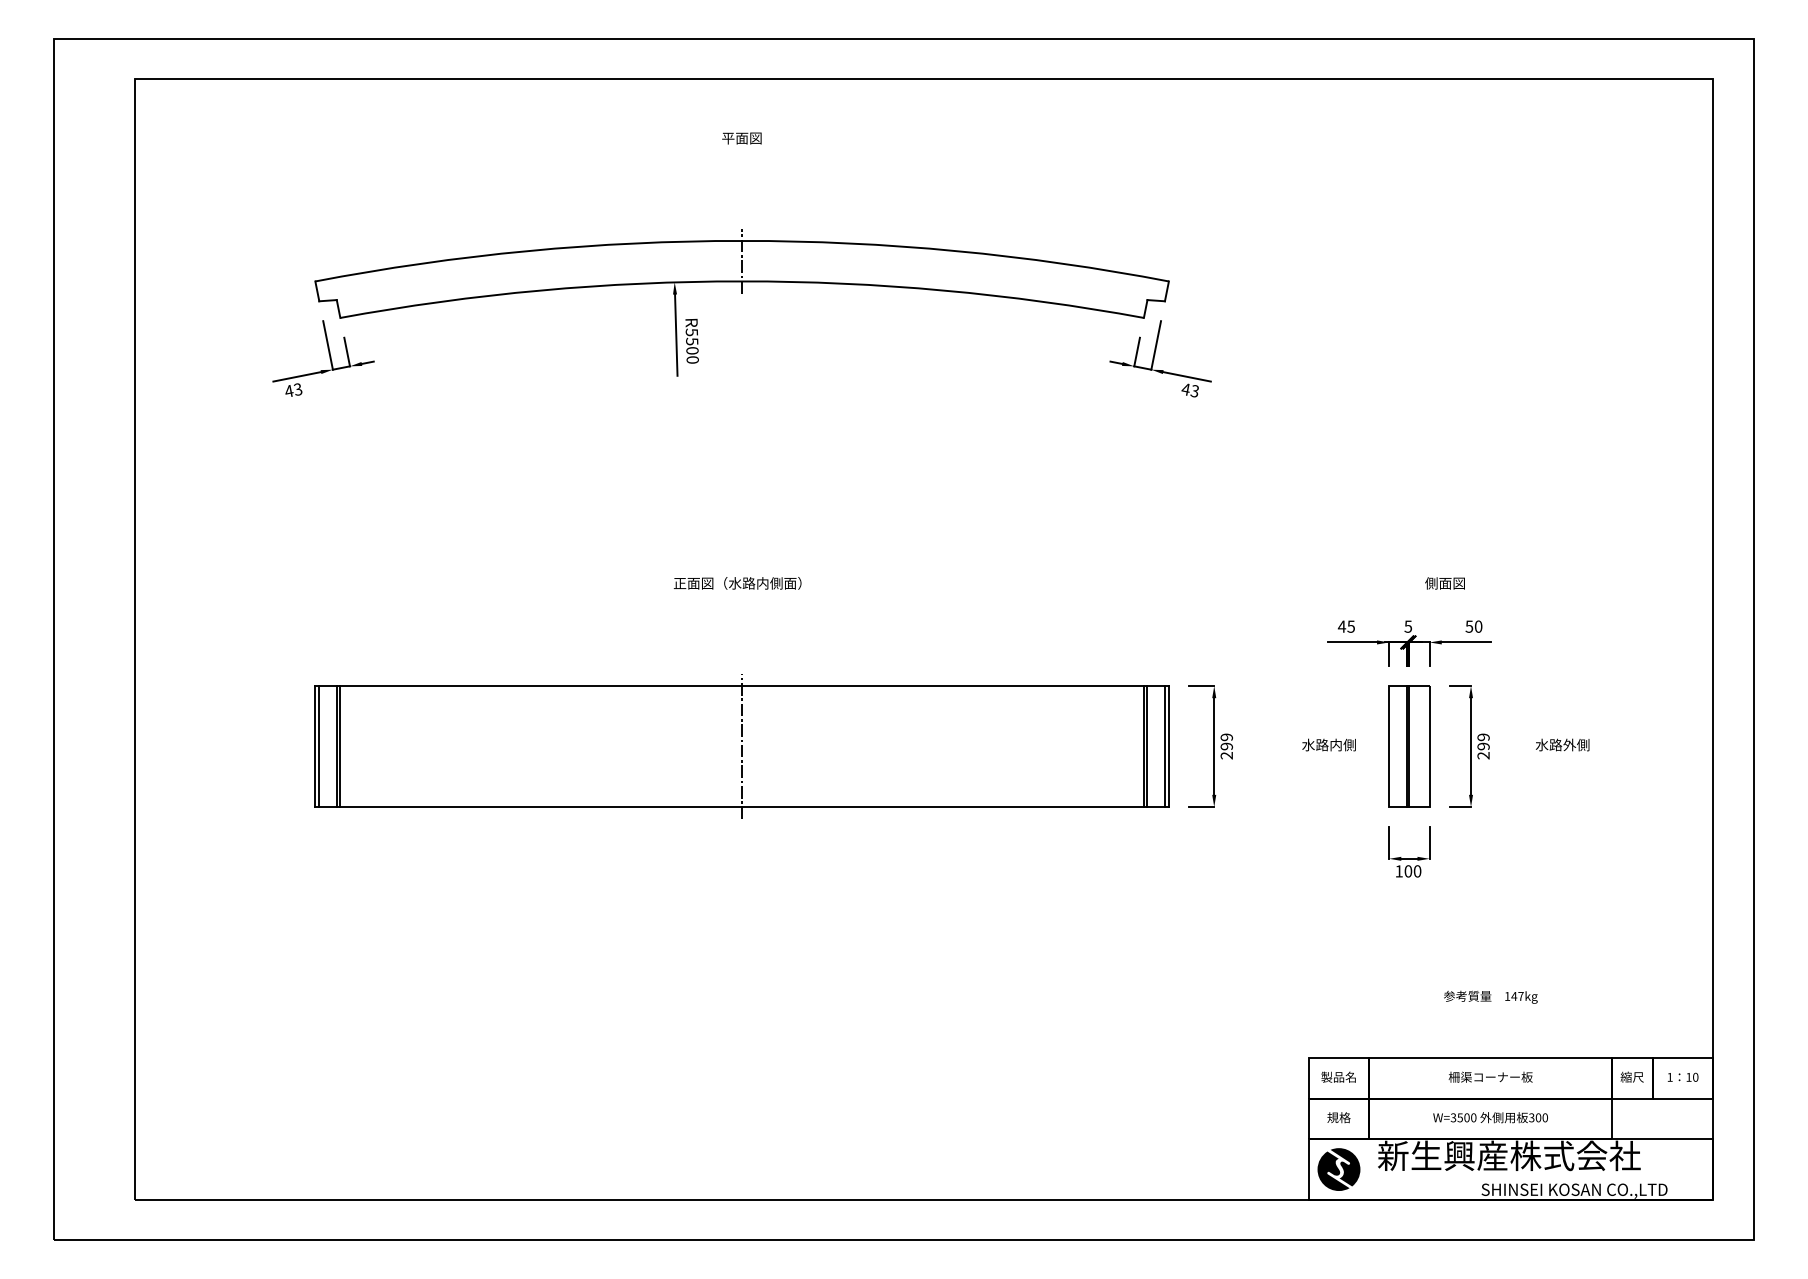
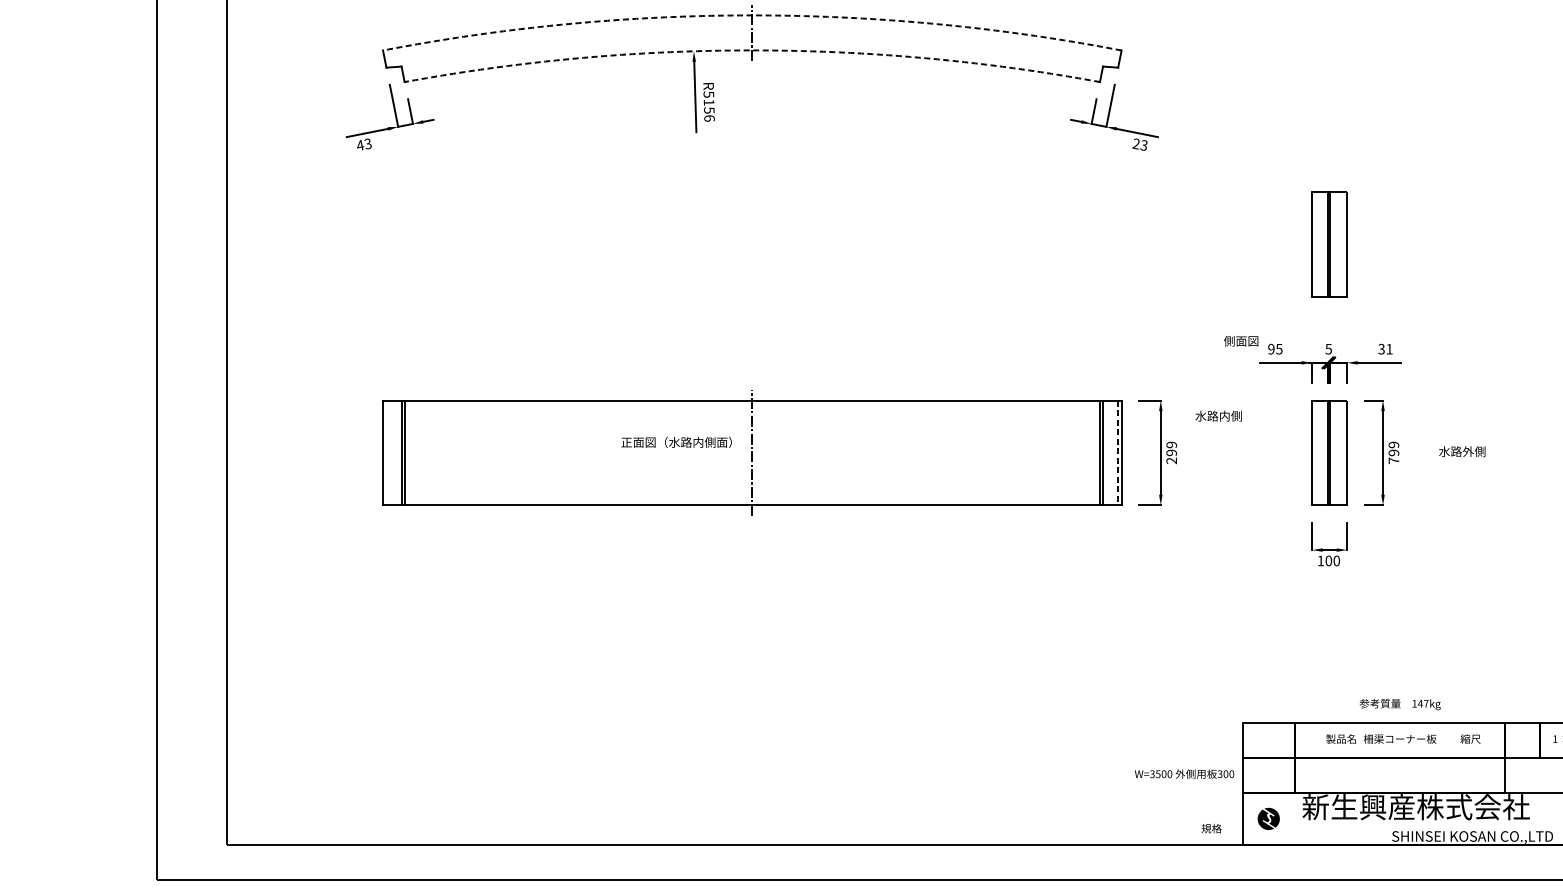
arc: (742, 240) -> (752, 15), solid -> dashed
arc: (742, 281) -> (752, 50), solid -> dashed
text: (692, 350) -> (709, 110), R5500 -> R5156
text: (1185, 389) -> (1135, 143), 43 -> 23
part: (1409, 505) -> (1329, 244), added
text: (737, 583) -> (676, 442), moved
text: (1444, 583) -> (1240, 341), moved
text: (1341, 626) -> (1270, 349), 45 -> 95
text: (1474, 626) -> (1386, 349), 50 -> 31
text: (1328, 744) -> (1218, 415), moved
line: (319, 746) -> (386, 452), removed
line: (1164, 747) -> (1117, 453), solid -> dashed
text: (1483, 755) -> (1393, 460), 299 -> 799
text: (1490, 996) -> (1399, 703), moved
text: (1338, 1076) -> (1341, 738), moved
text: (1631, 1076) -> (1469, 738), moved
text: (1338, 1117) -> (1211, 828), moved
text: (1490, 1117) -> (1184, 773), moved
part: (1338, 1169) -> (1268, 818), size x0.6

